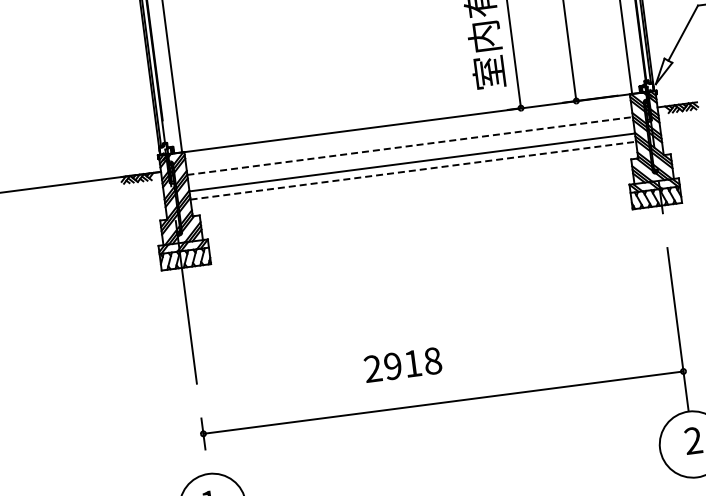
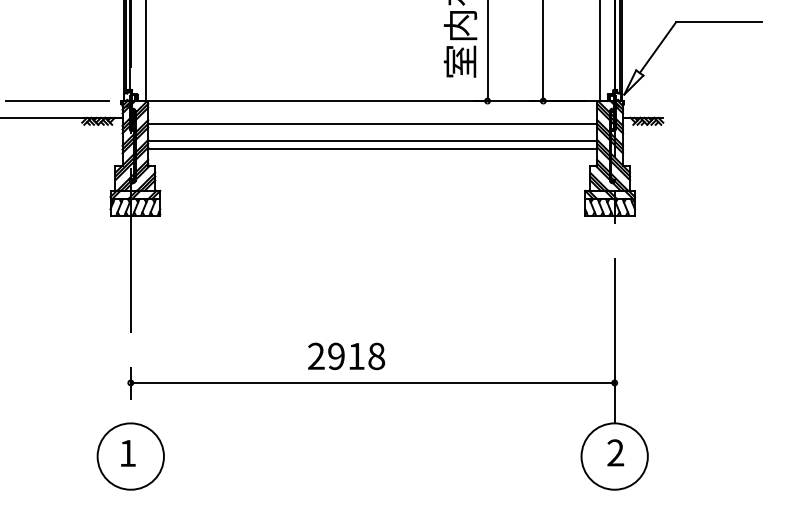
line: (409, 146) -> (372, 124), dashed -> solid
line: (94, 164) -> (57, 101), added
line: (413, 171) -> (372, 149), dashed -> solid
text: (403, 365) -> (346, 356), moved

